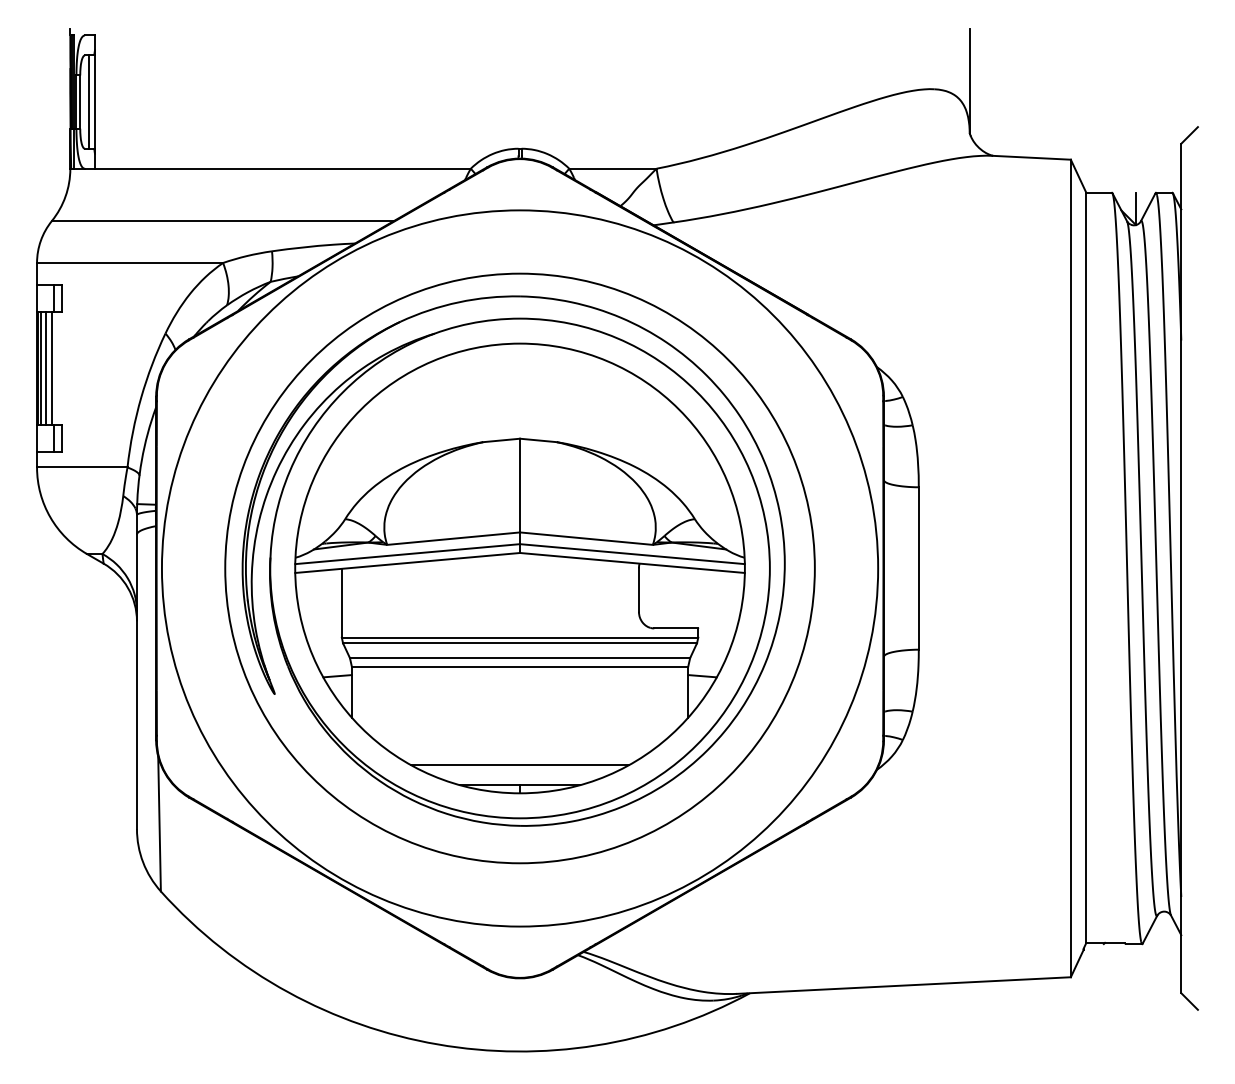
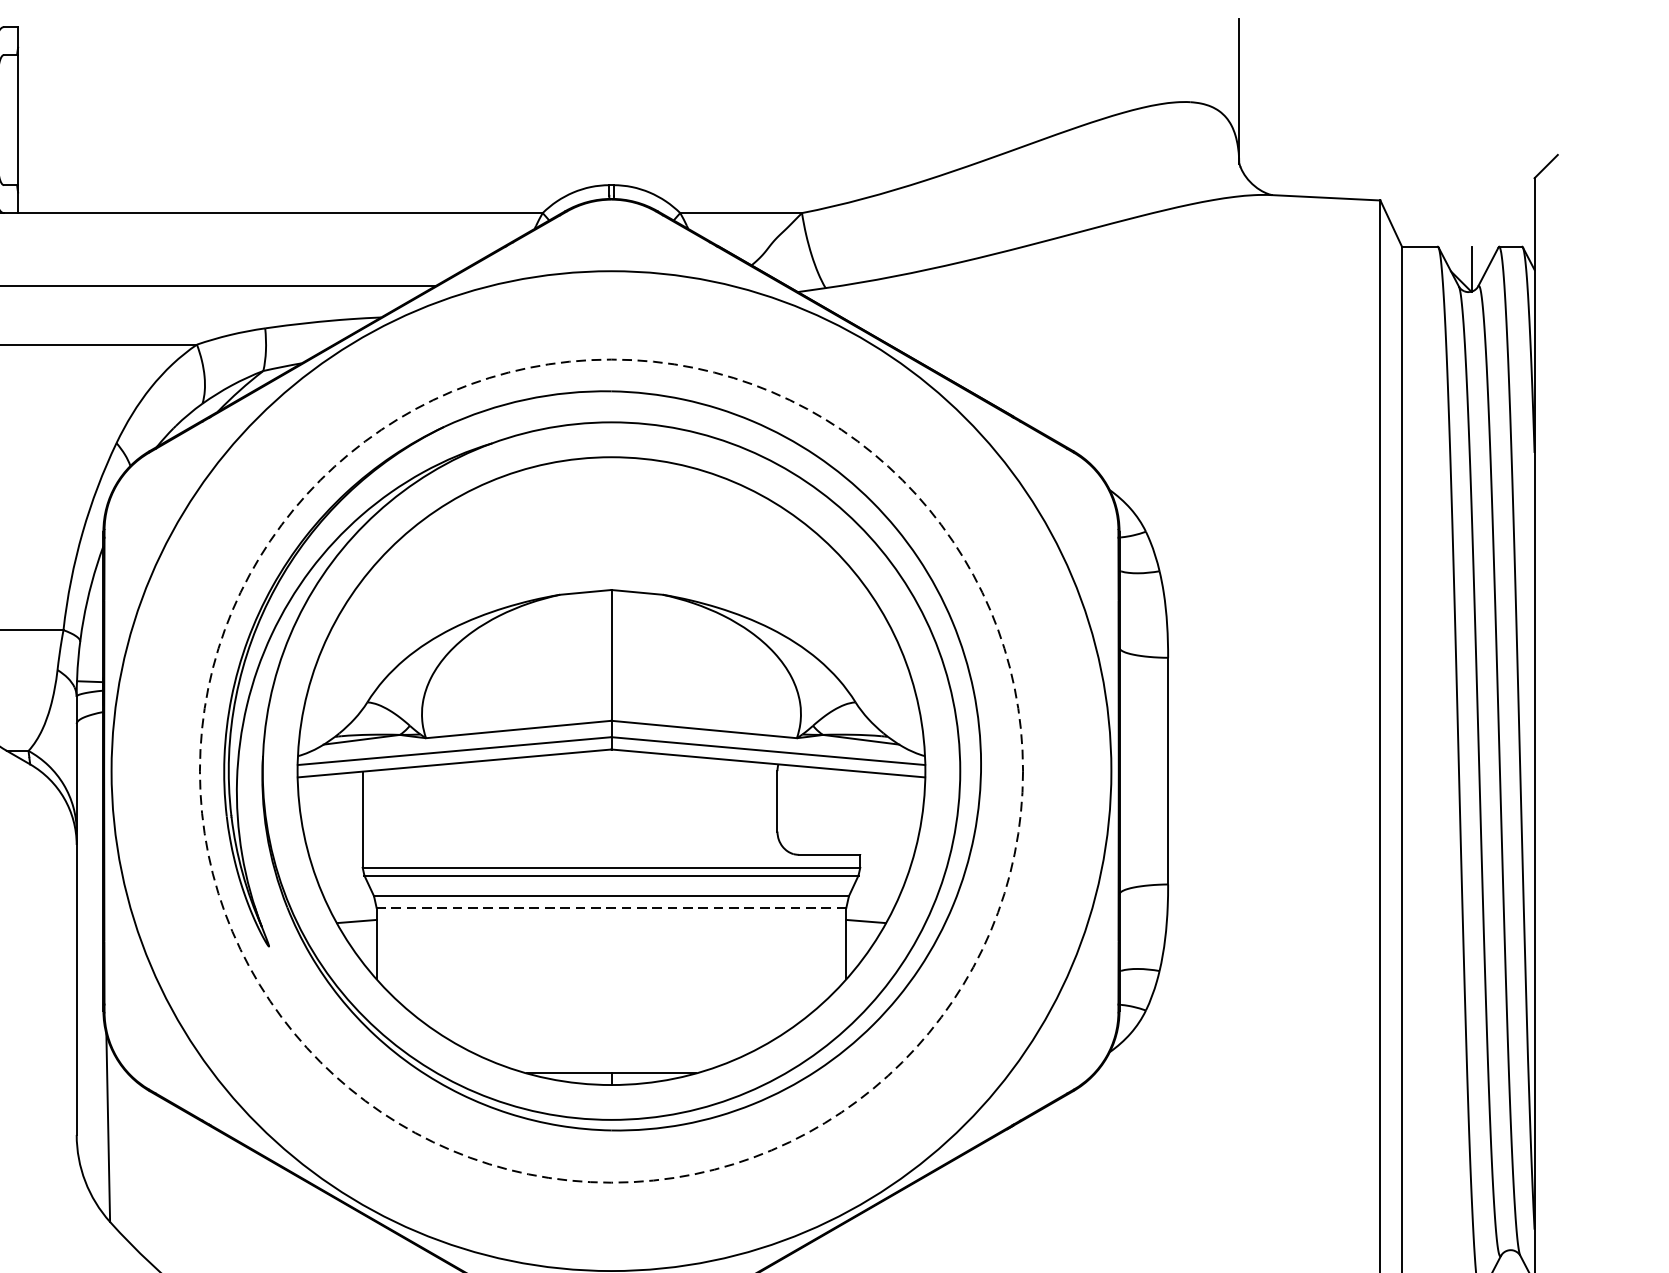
line: (88, 101) -> (9, 119), removed
circle: (519, 568) -> (610, 771), solid -> dashed
line: (519, 666) -> (610, 907), solid -> dashed
line: (520, 765) -> (612, 1046), removed

